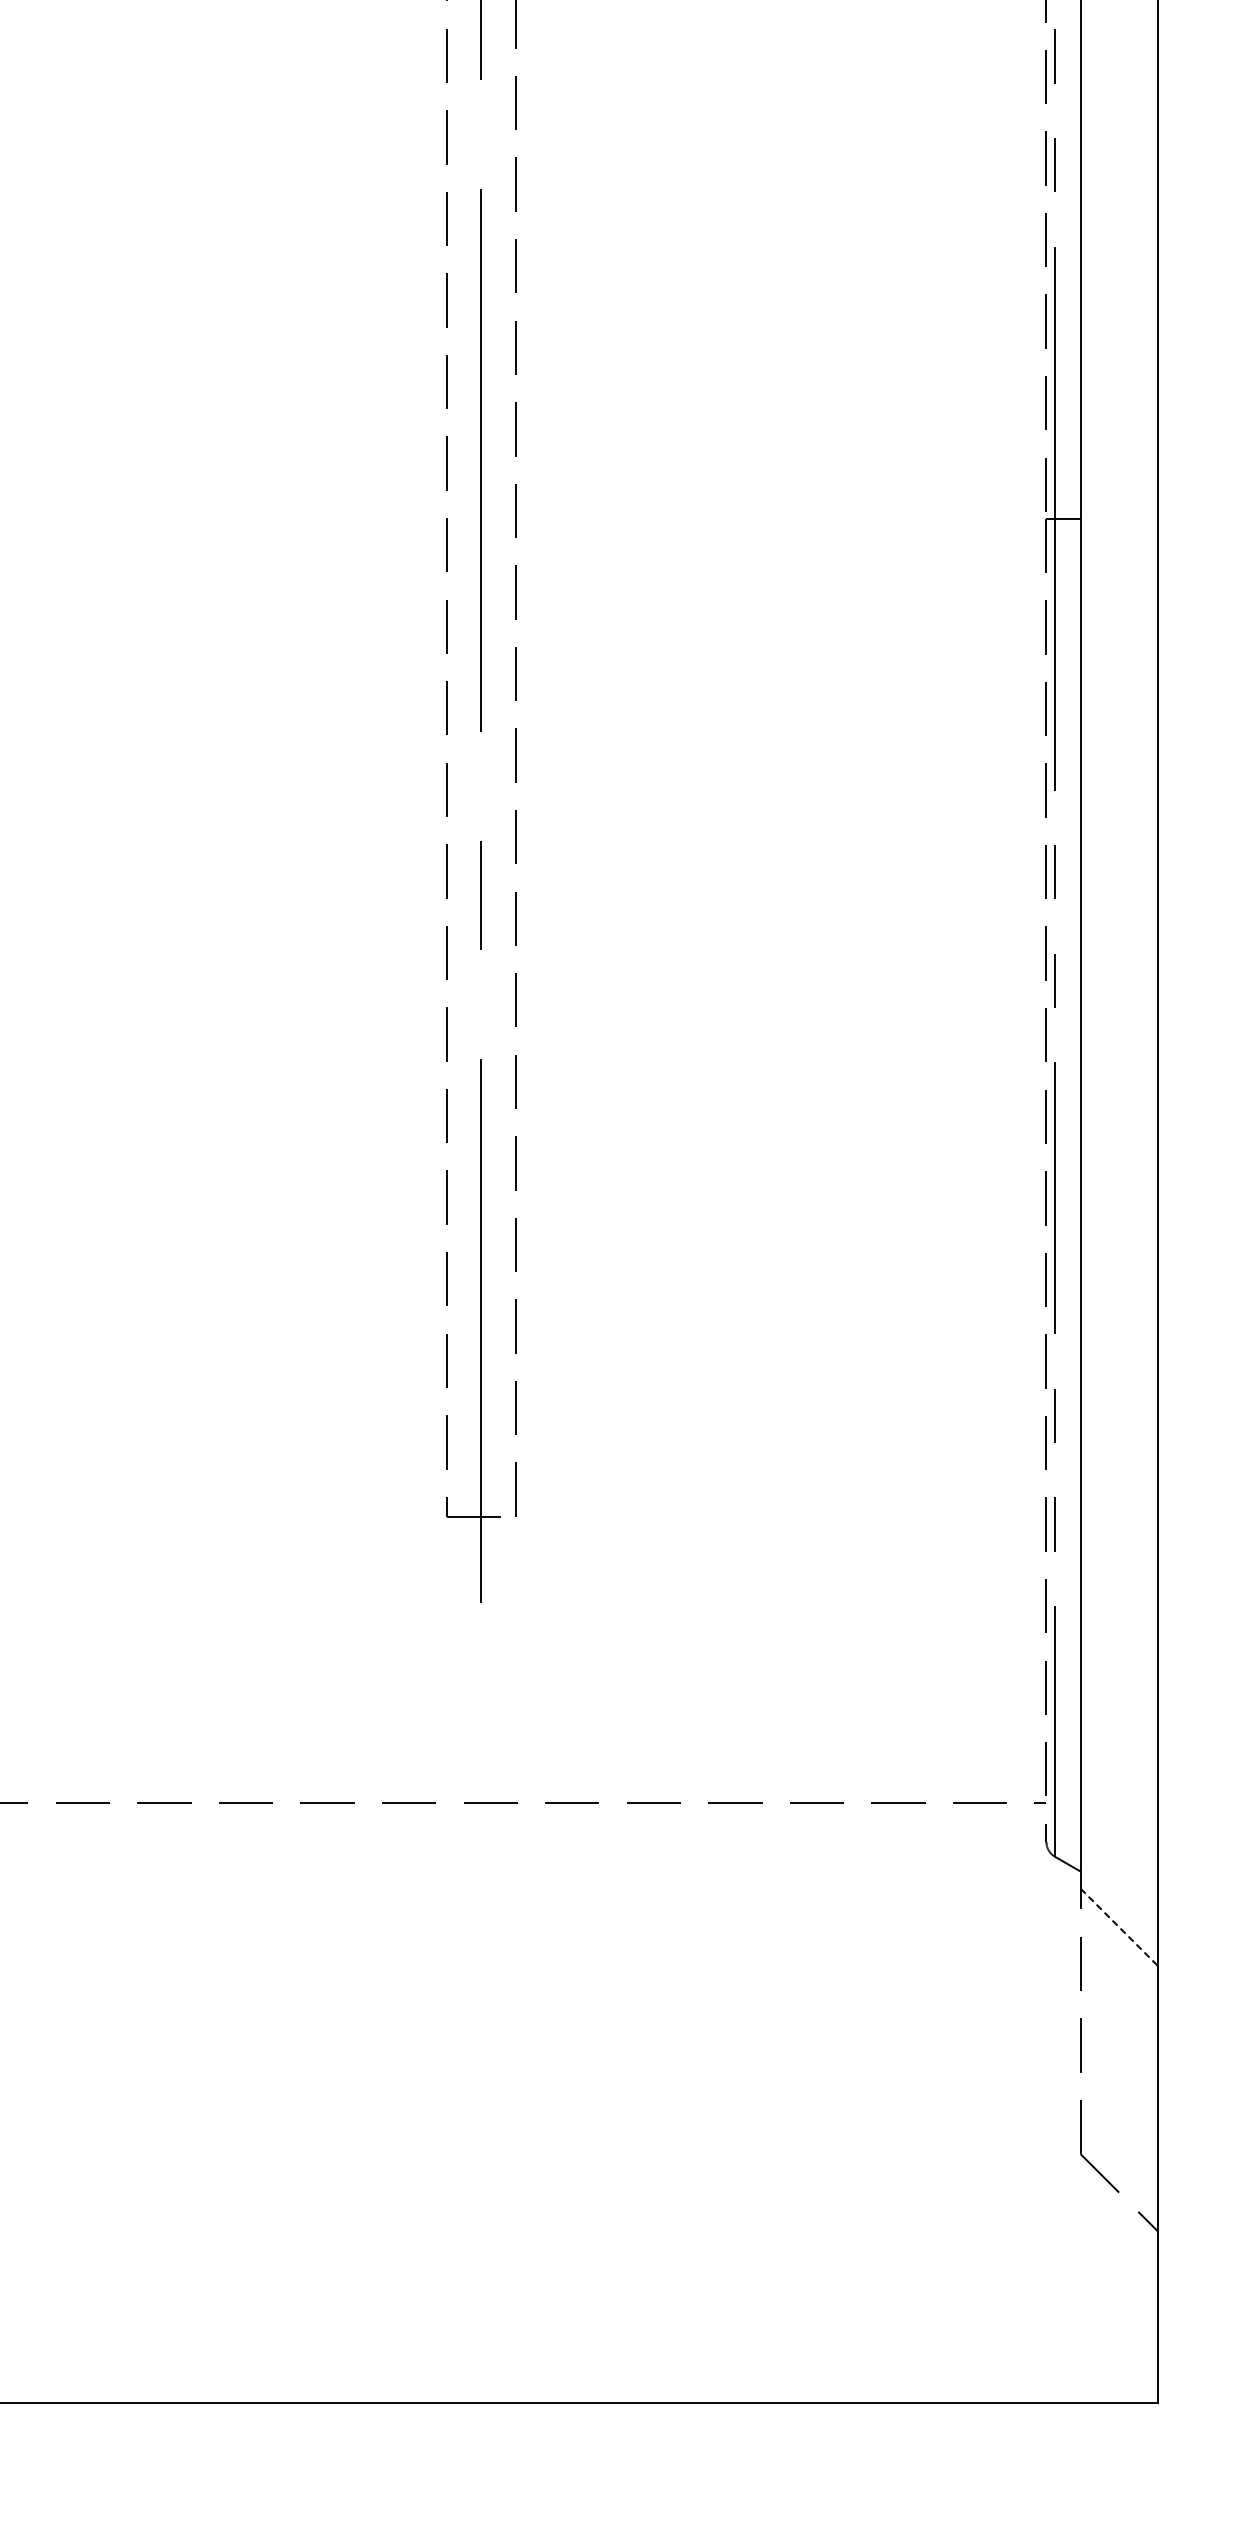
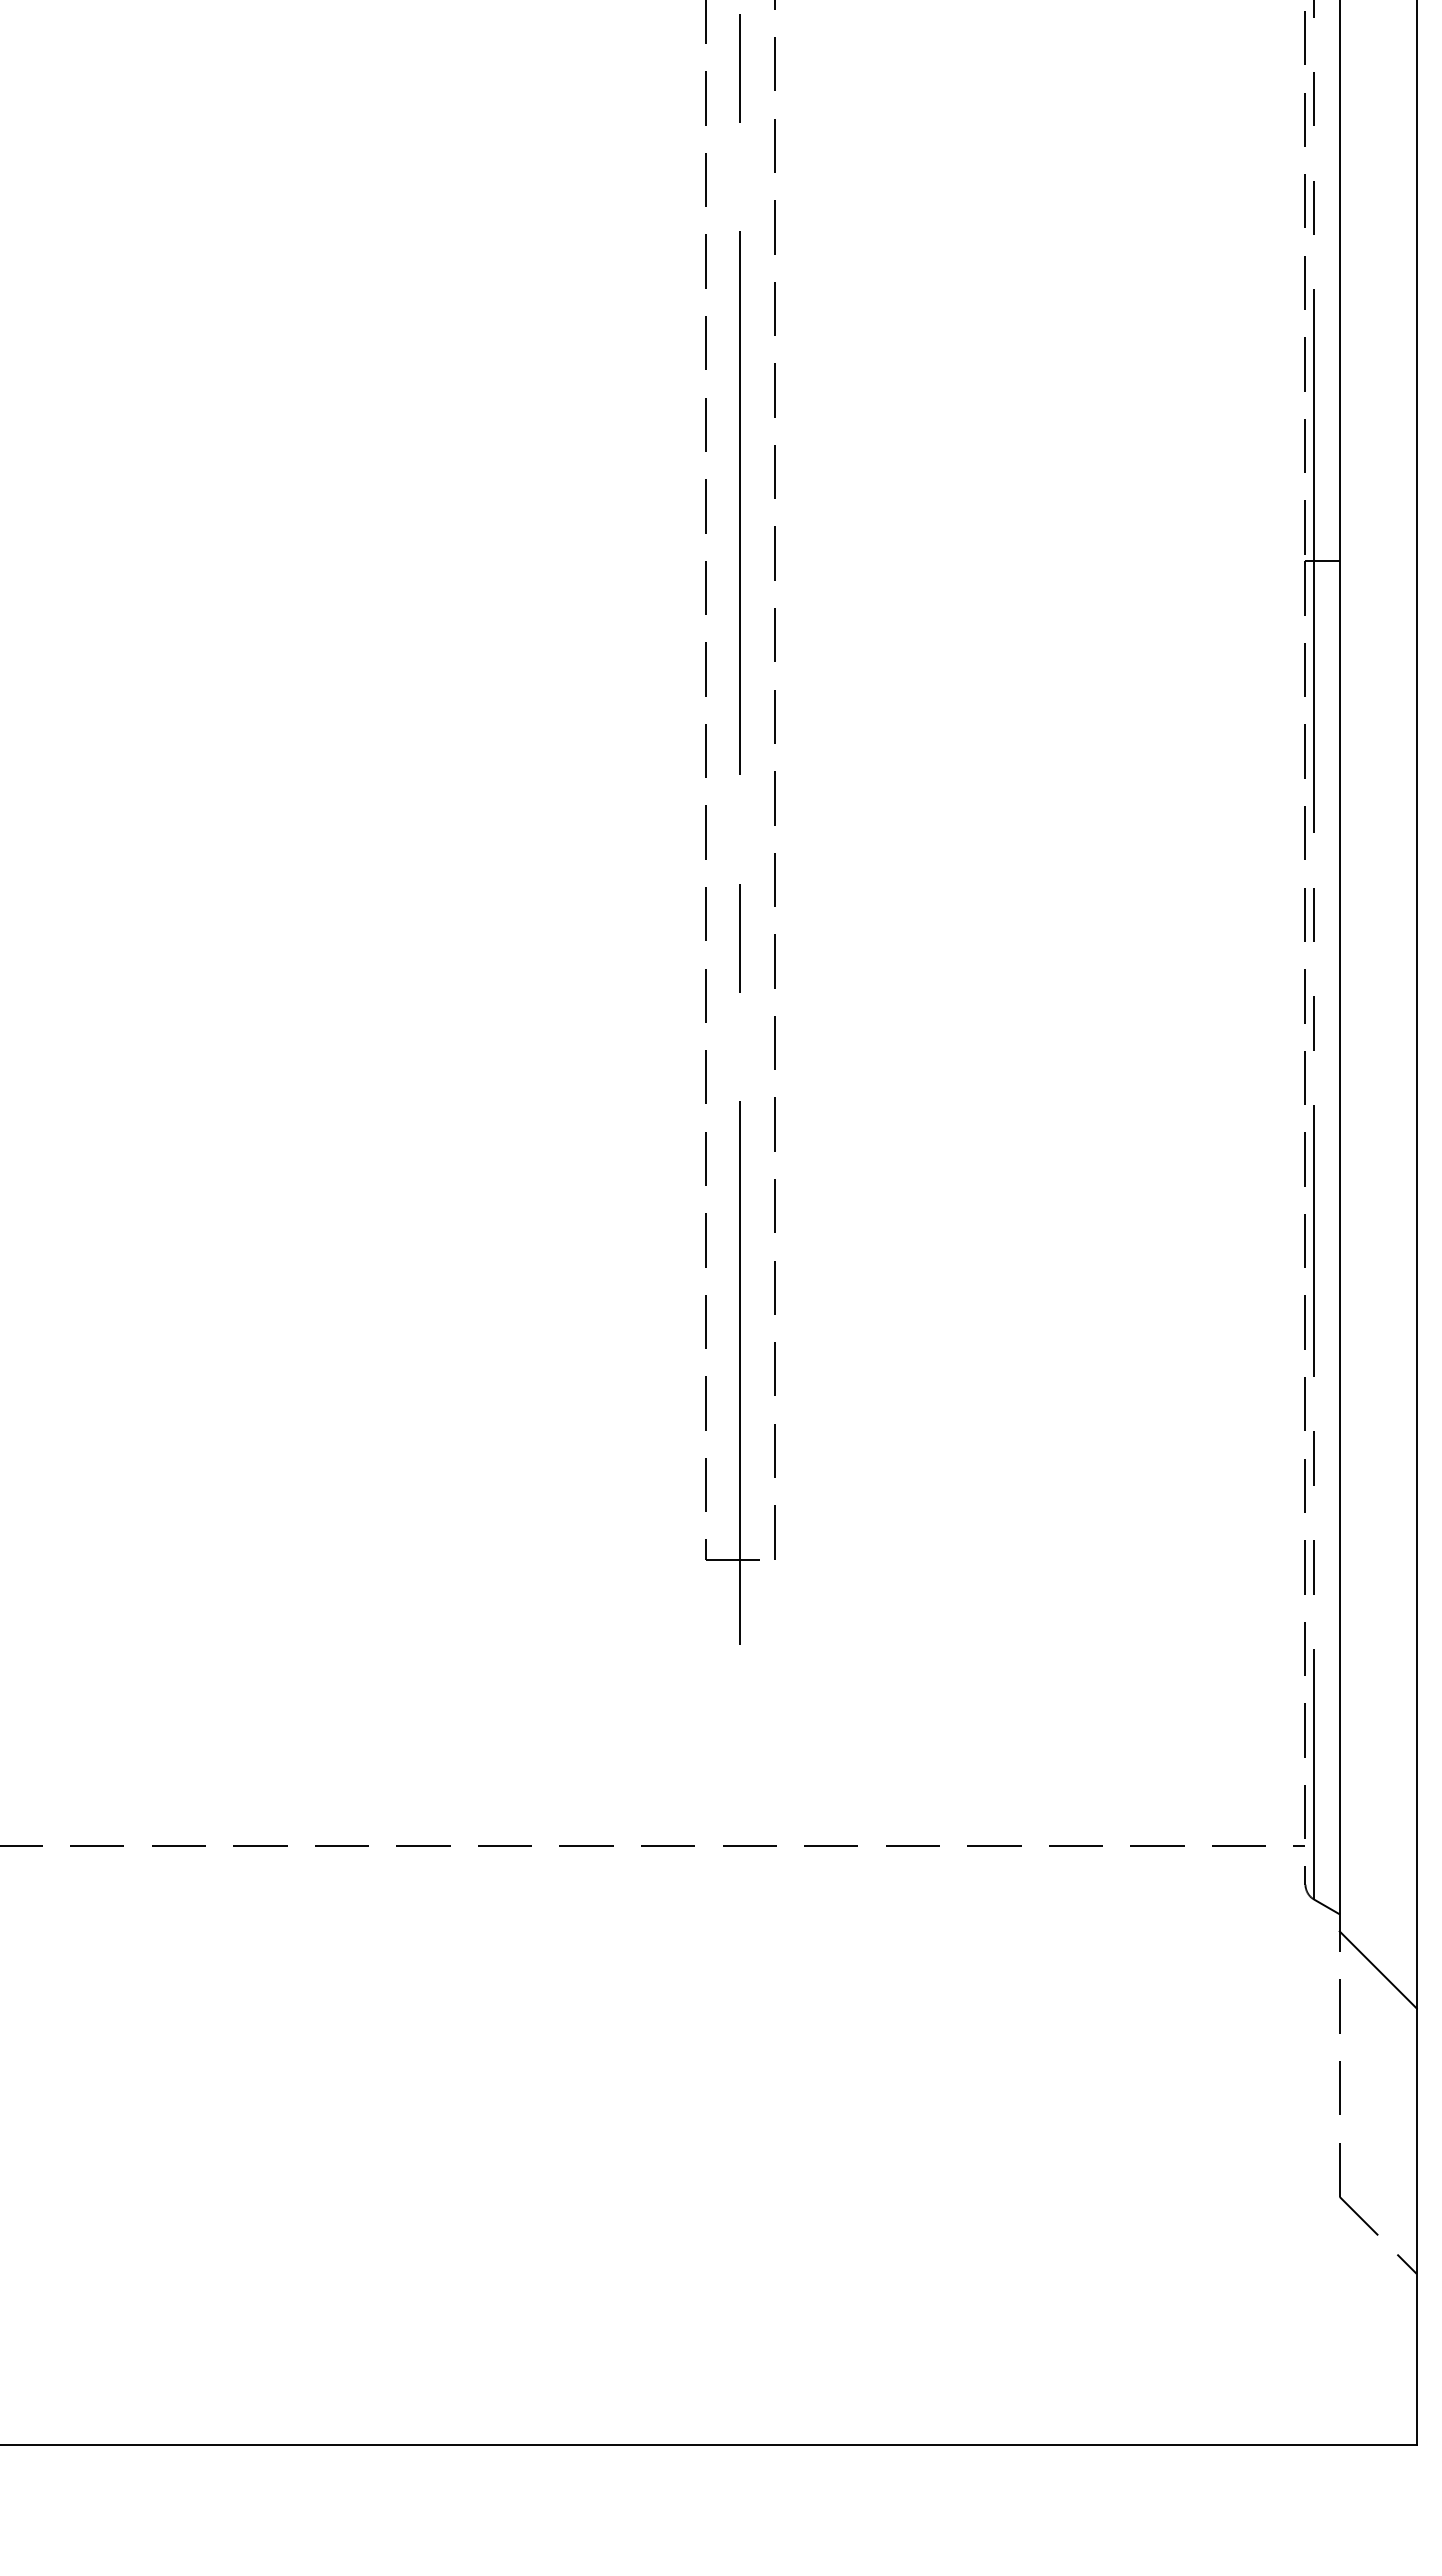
line: (1119, 1927) -> (1378, 1970), dashed -> solid

